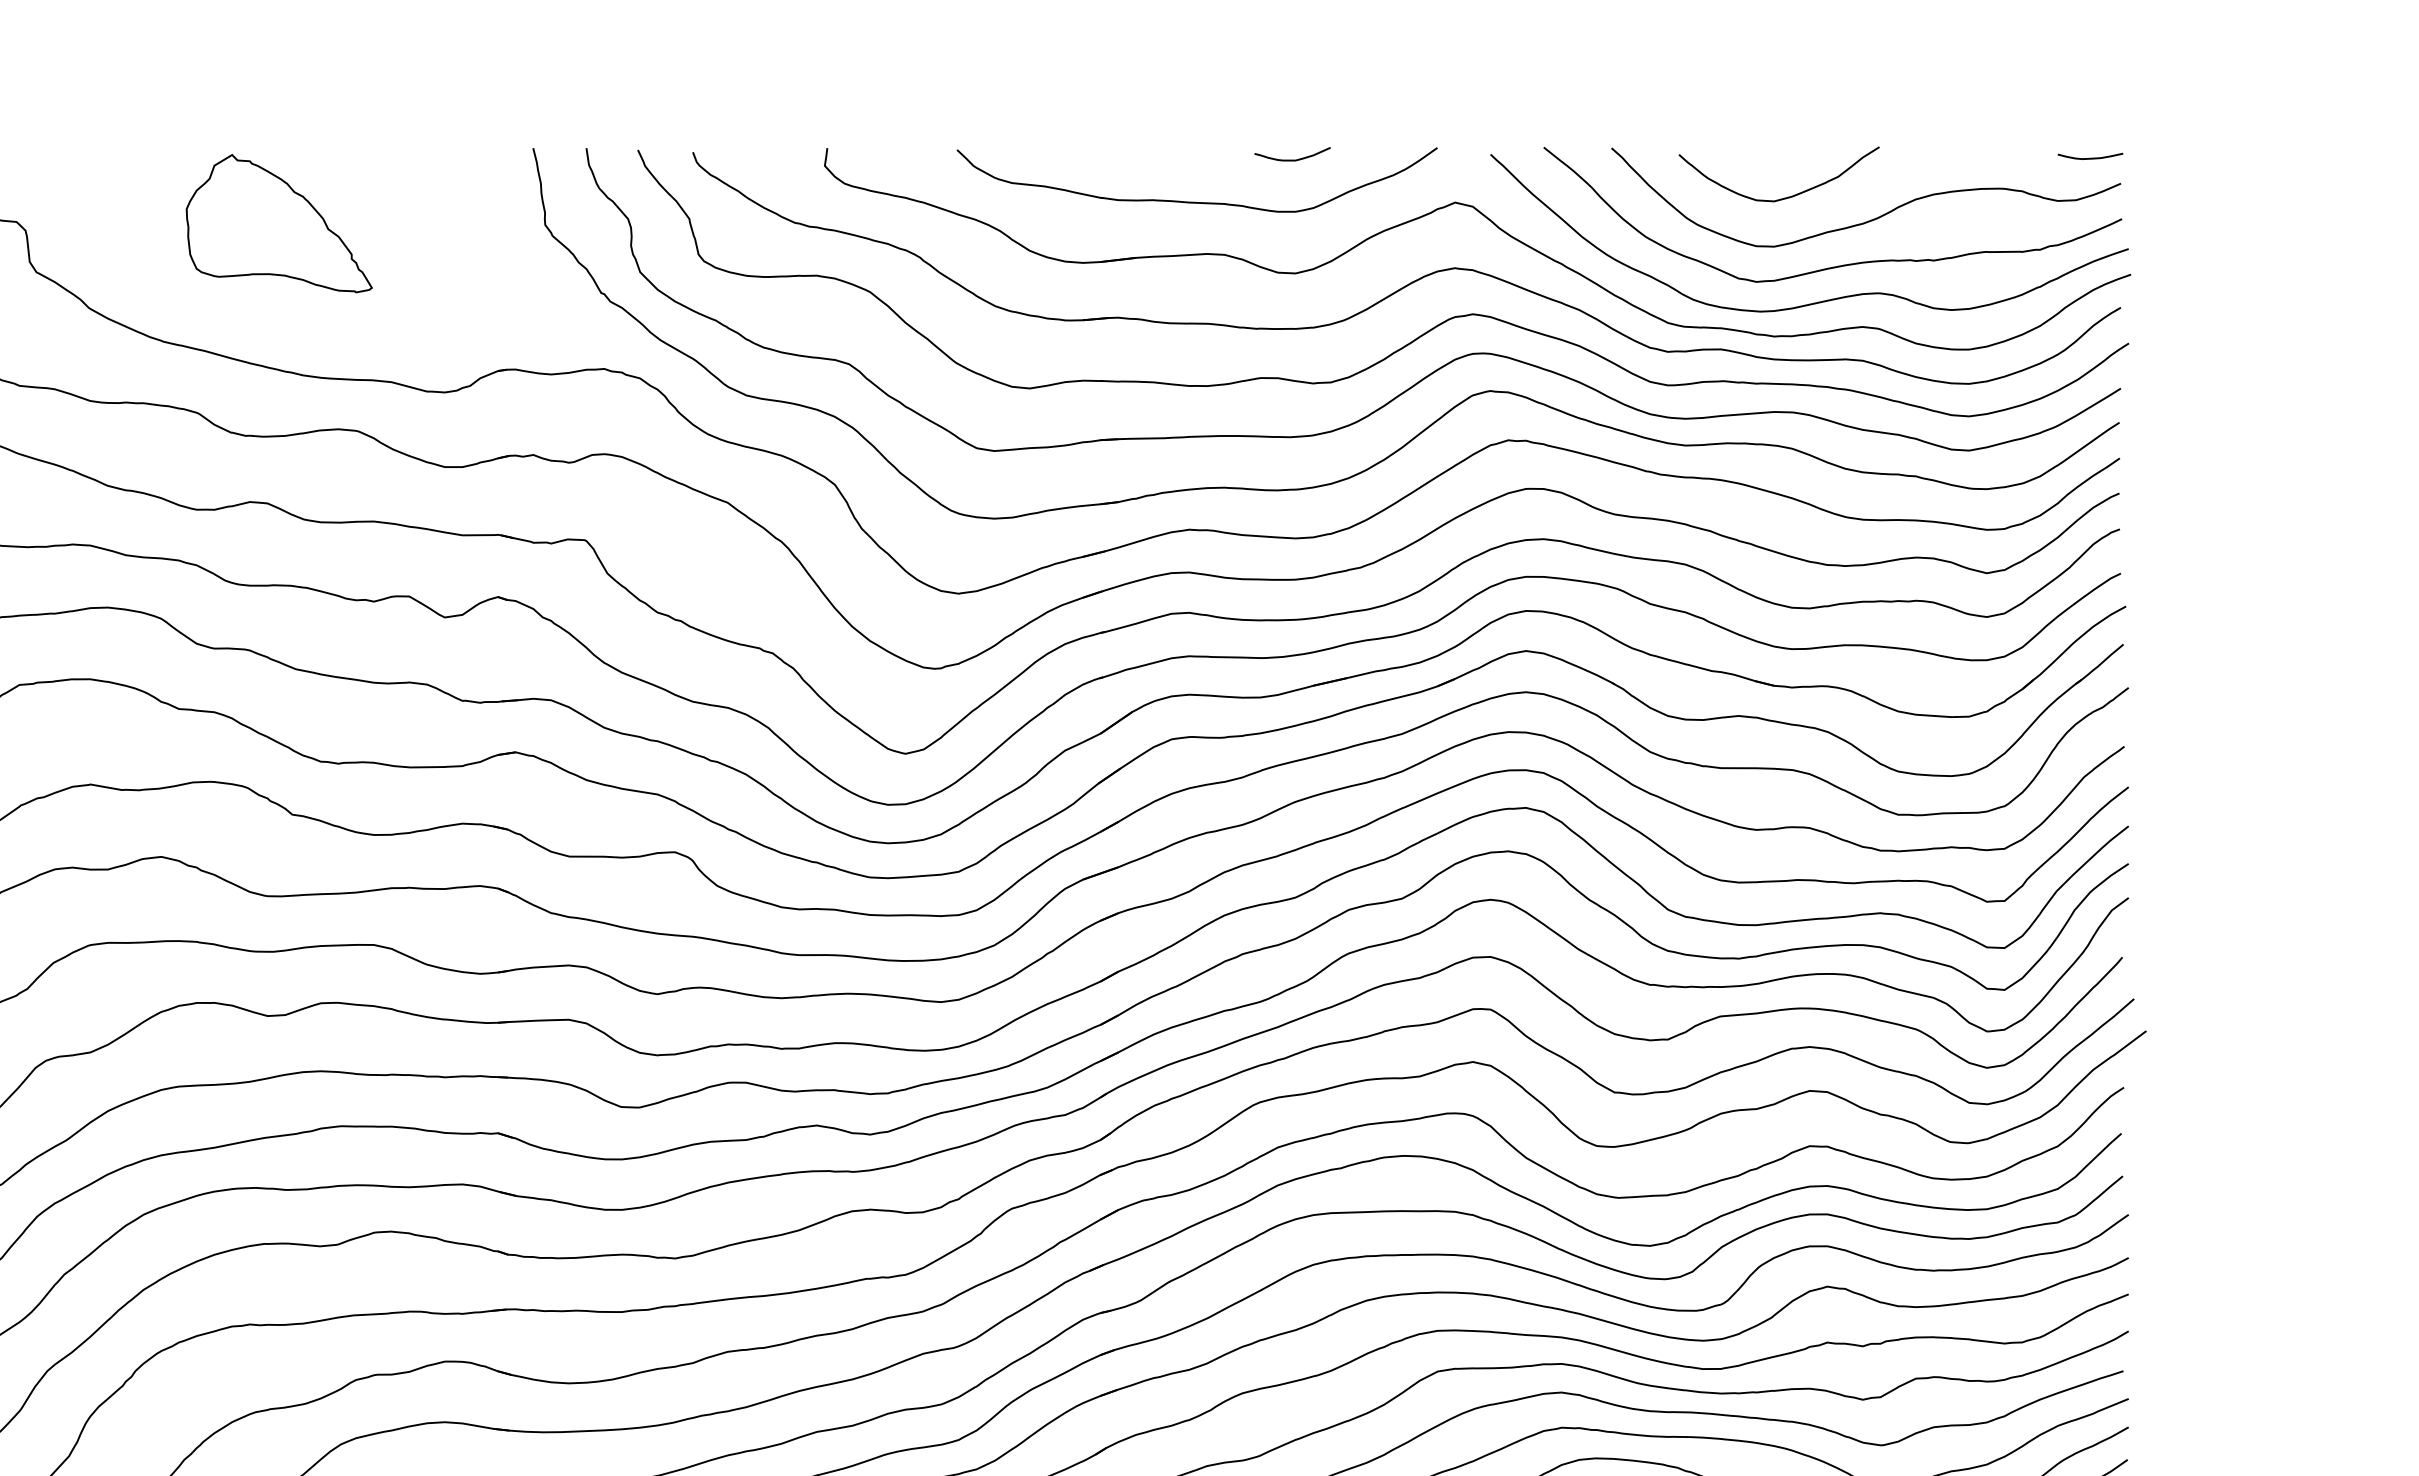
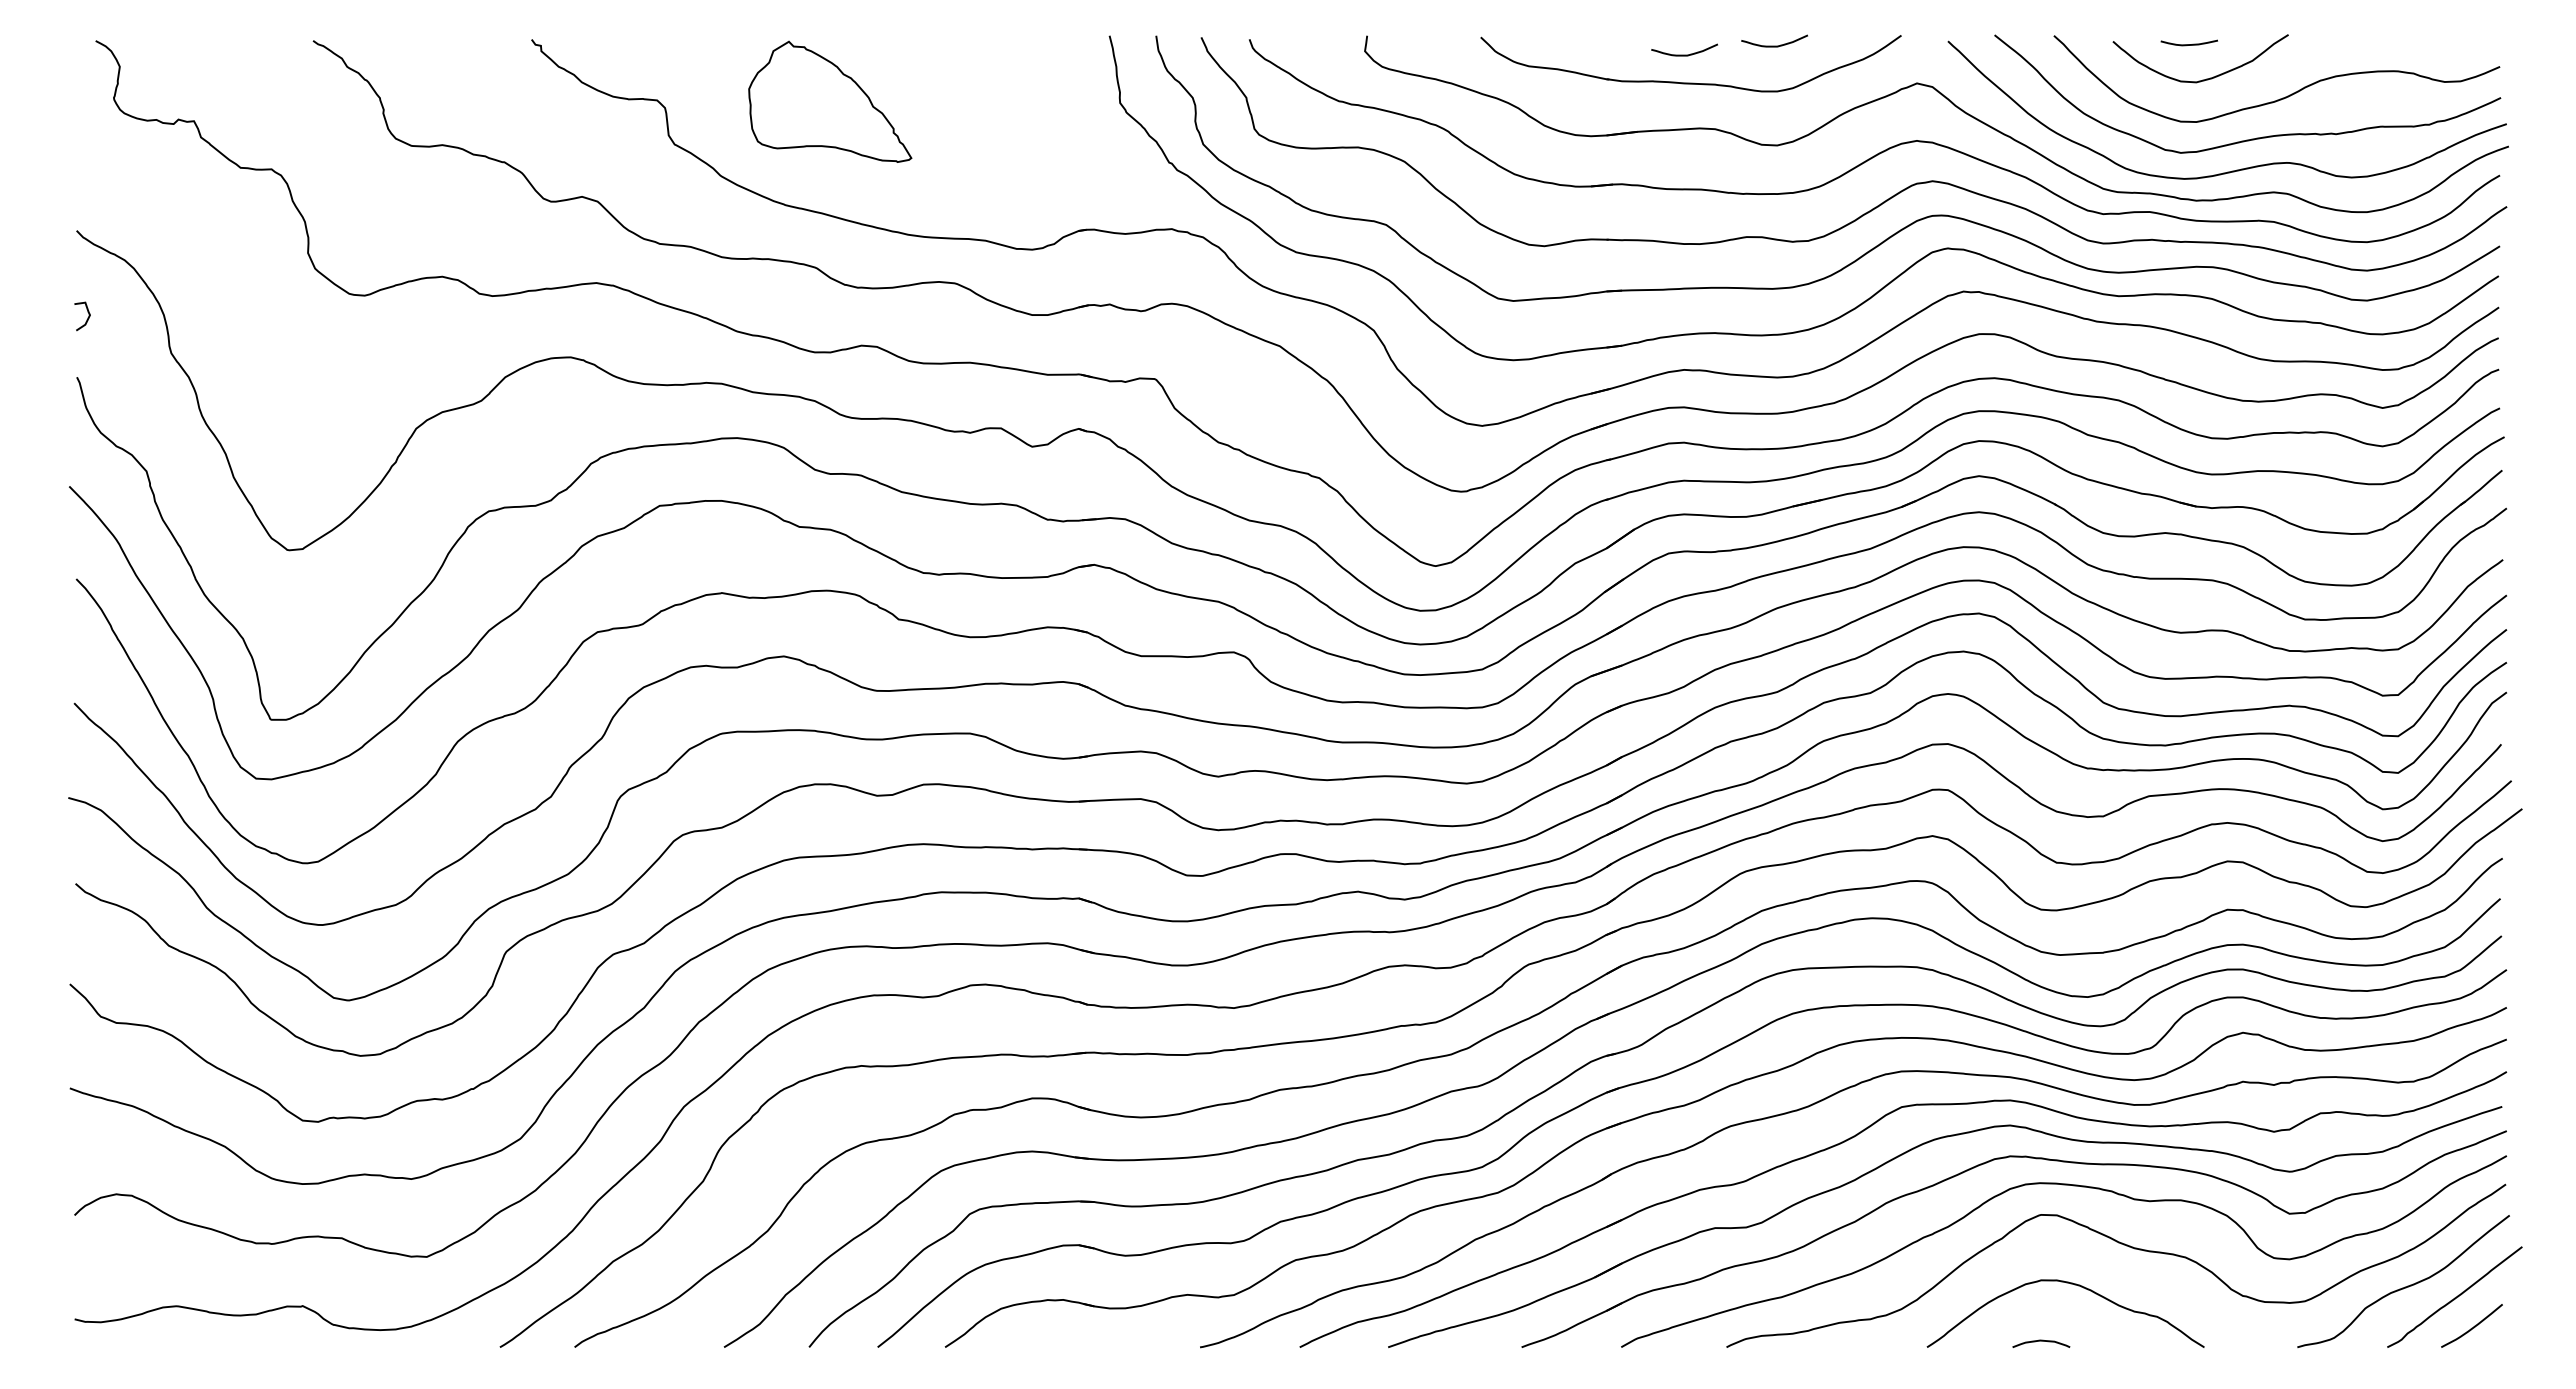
curve: (2089, 158) -> (2188, 44), moved
curve: (1189, 169) -> (1684, 54), added
part: (279, 223) -> (830, 101), moved

